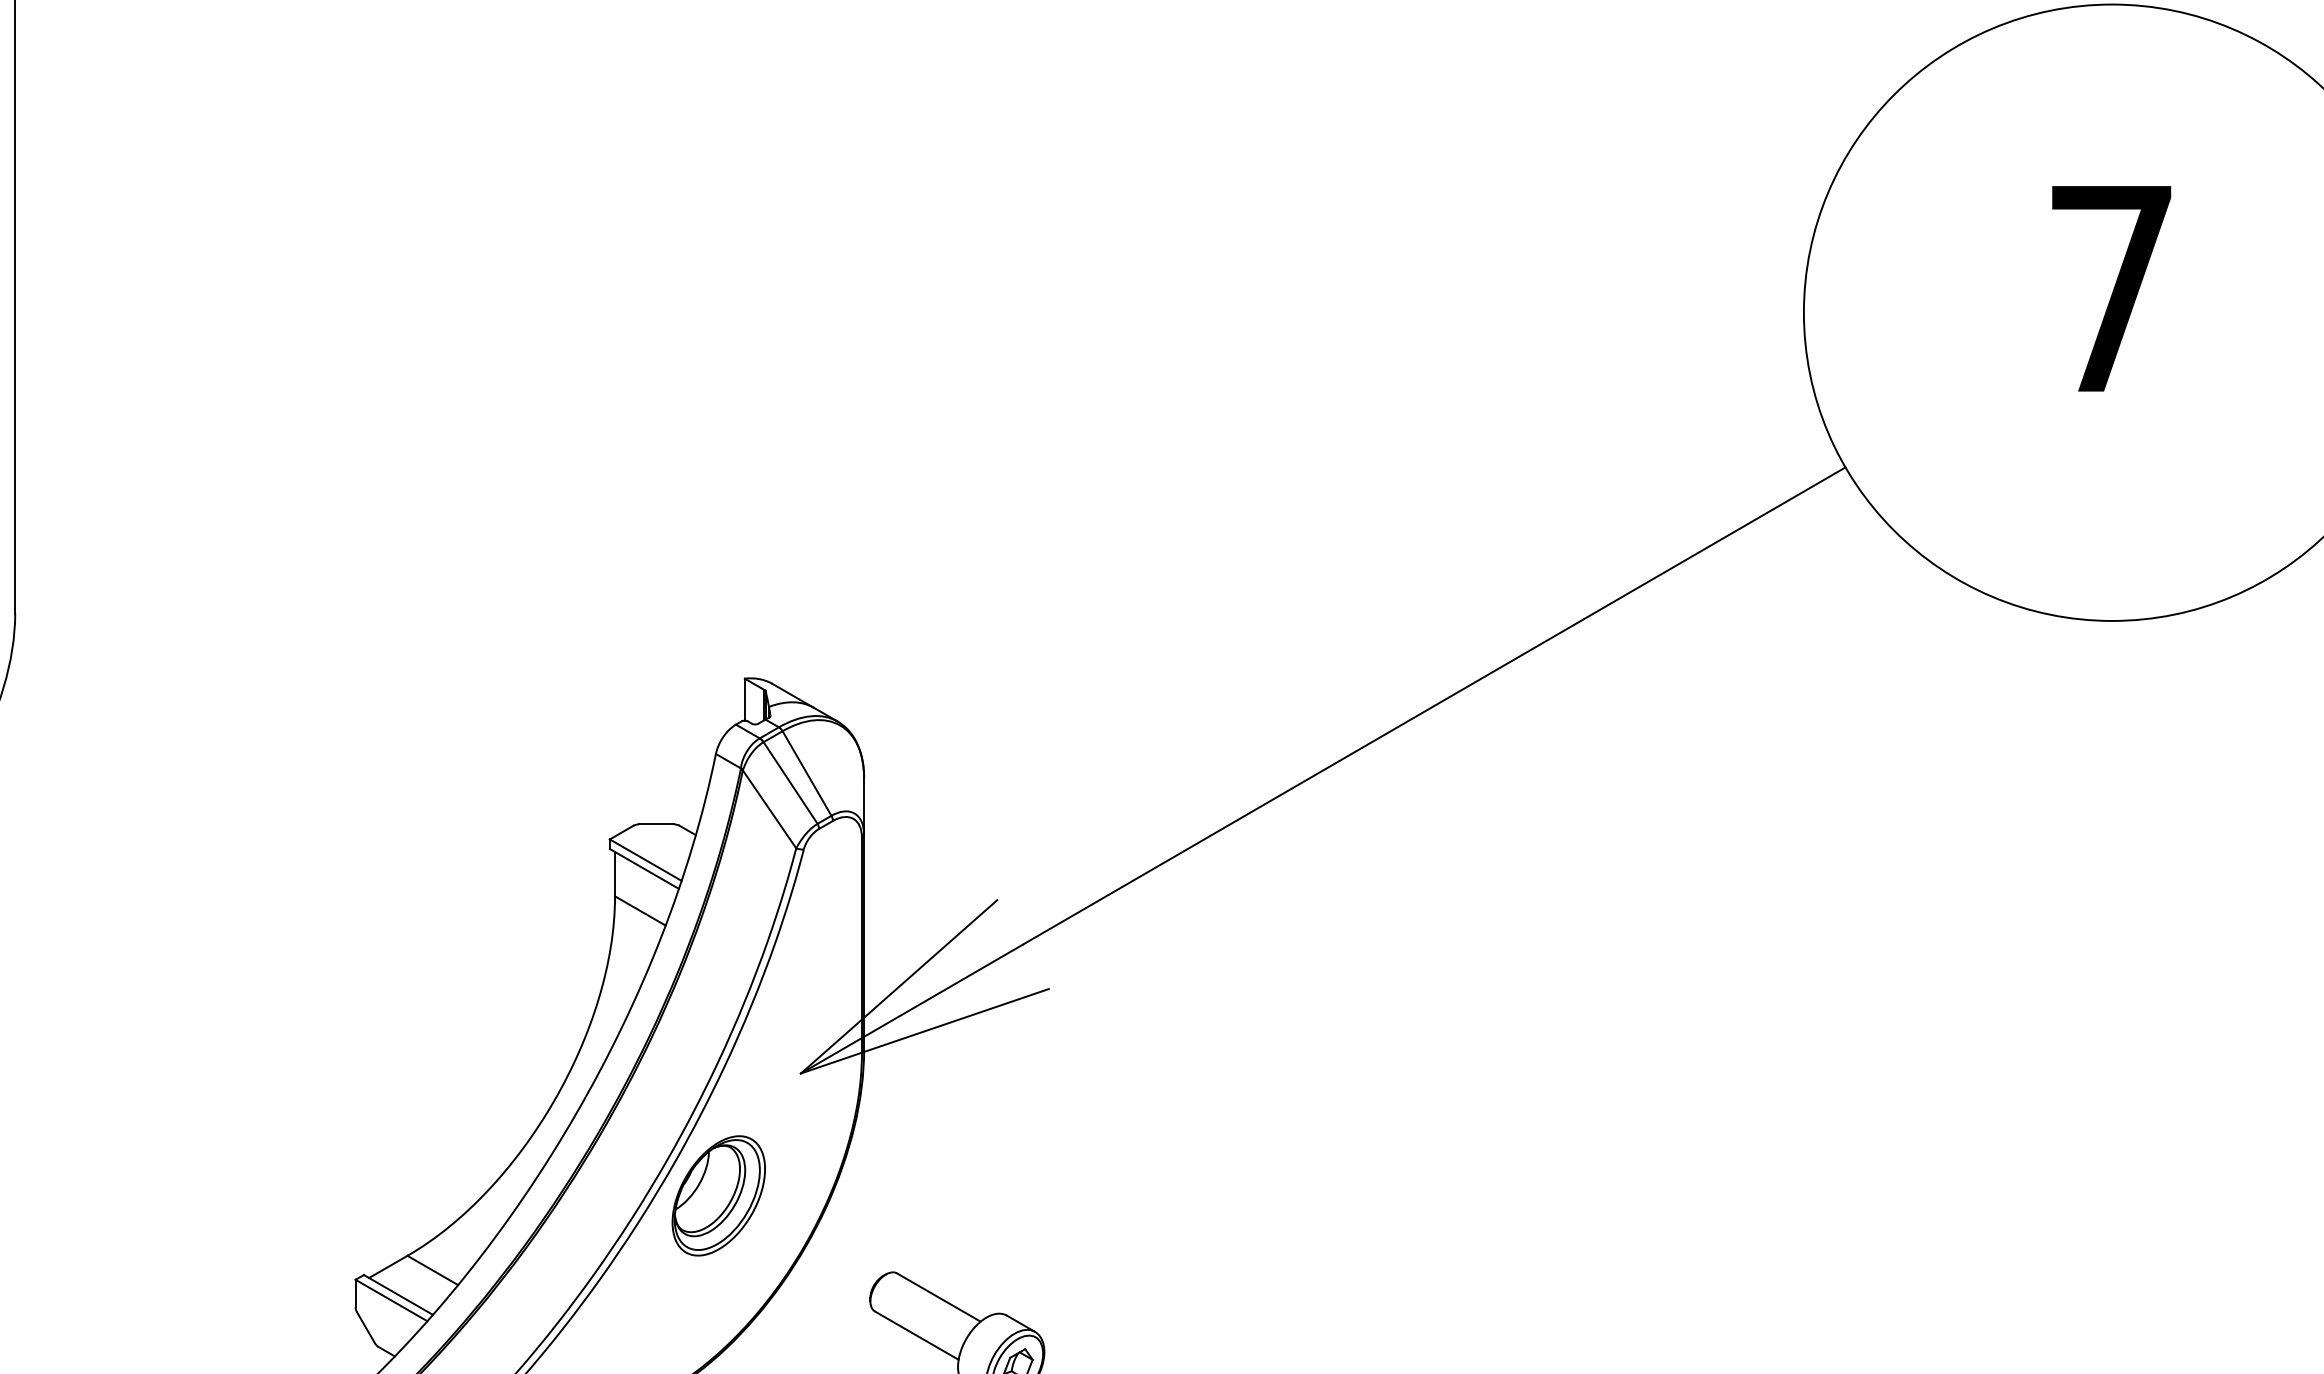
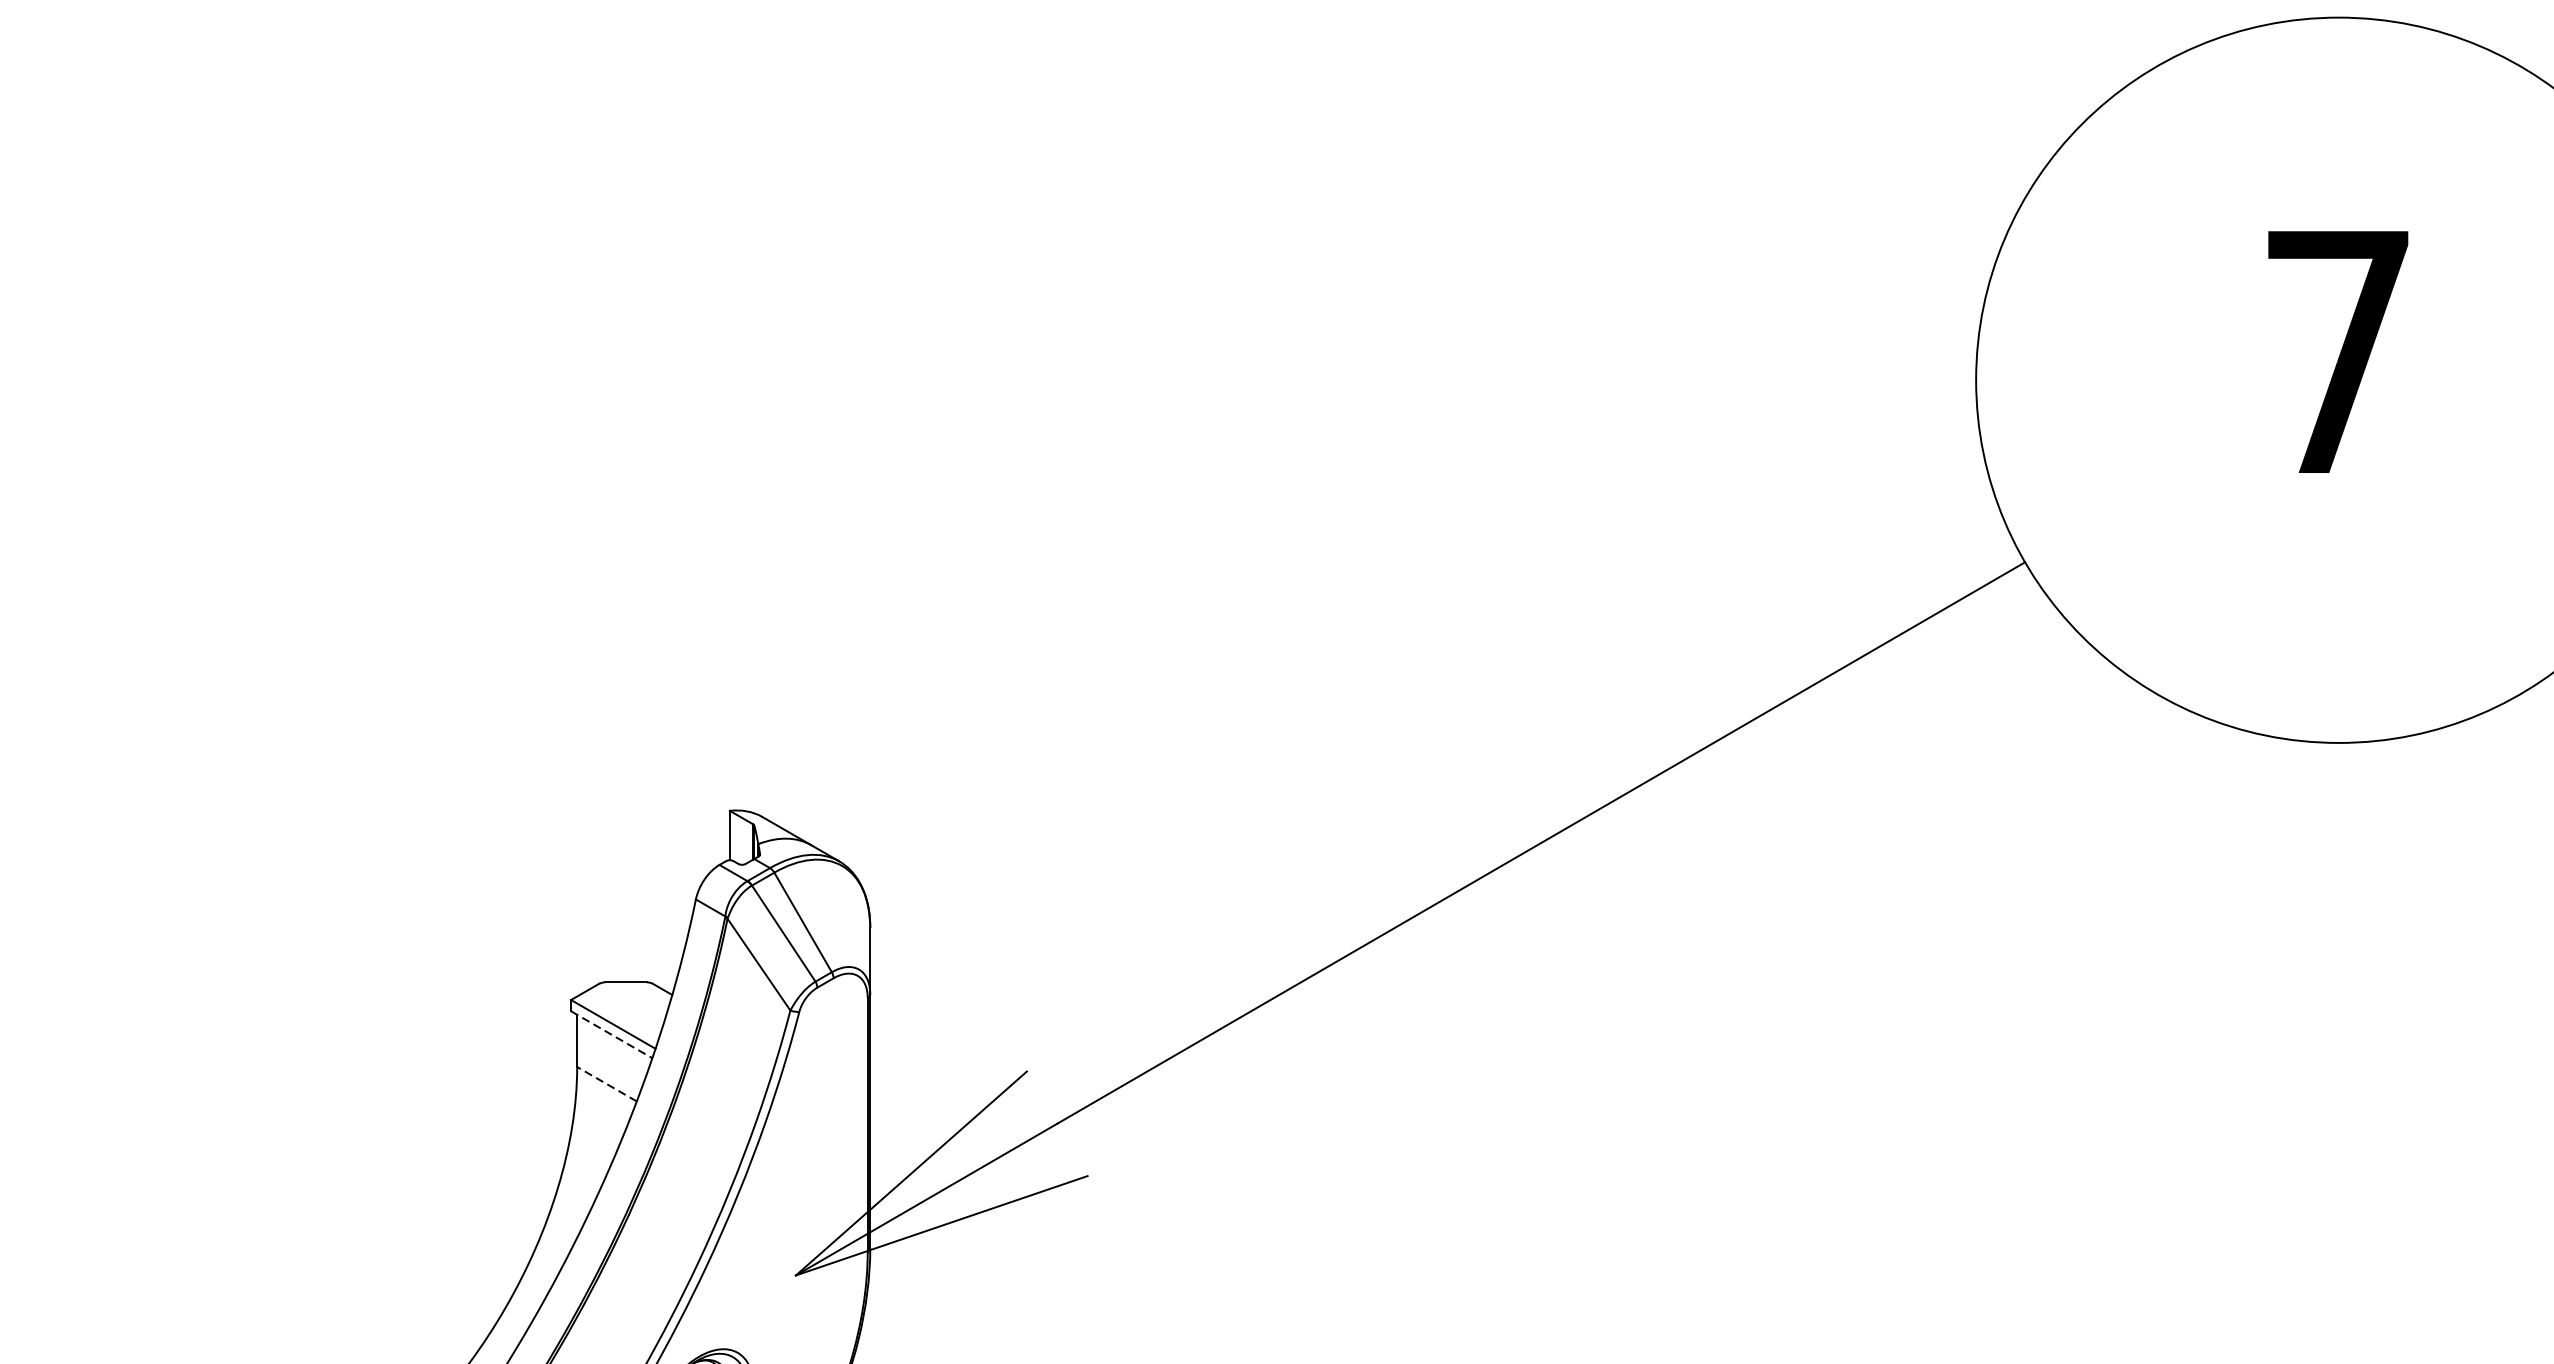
line: (644, 868) -> (611, 1034), solid -> dashed
line: (639, 910) -> (605, 1083), solid -> dashed

